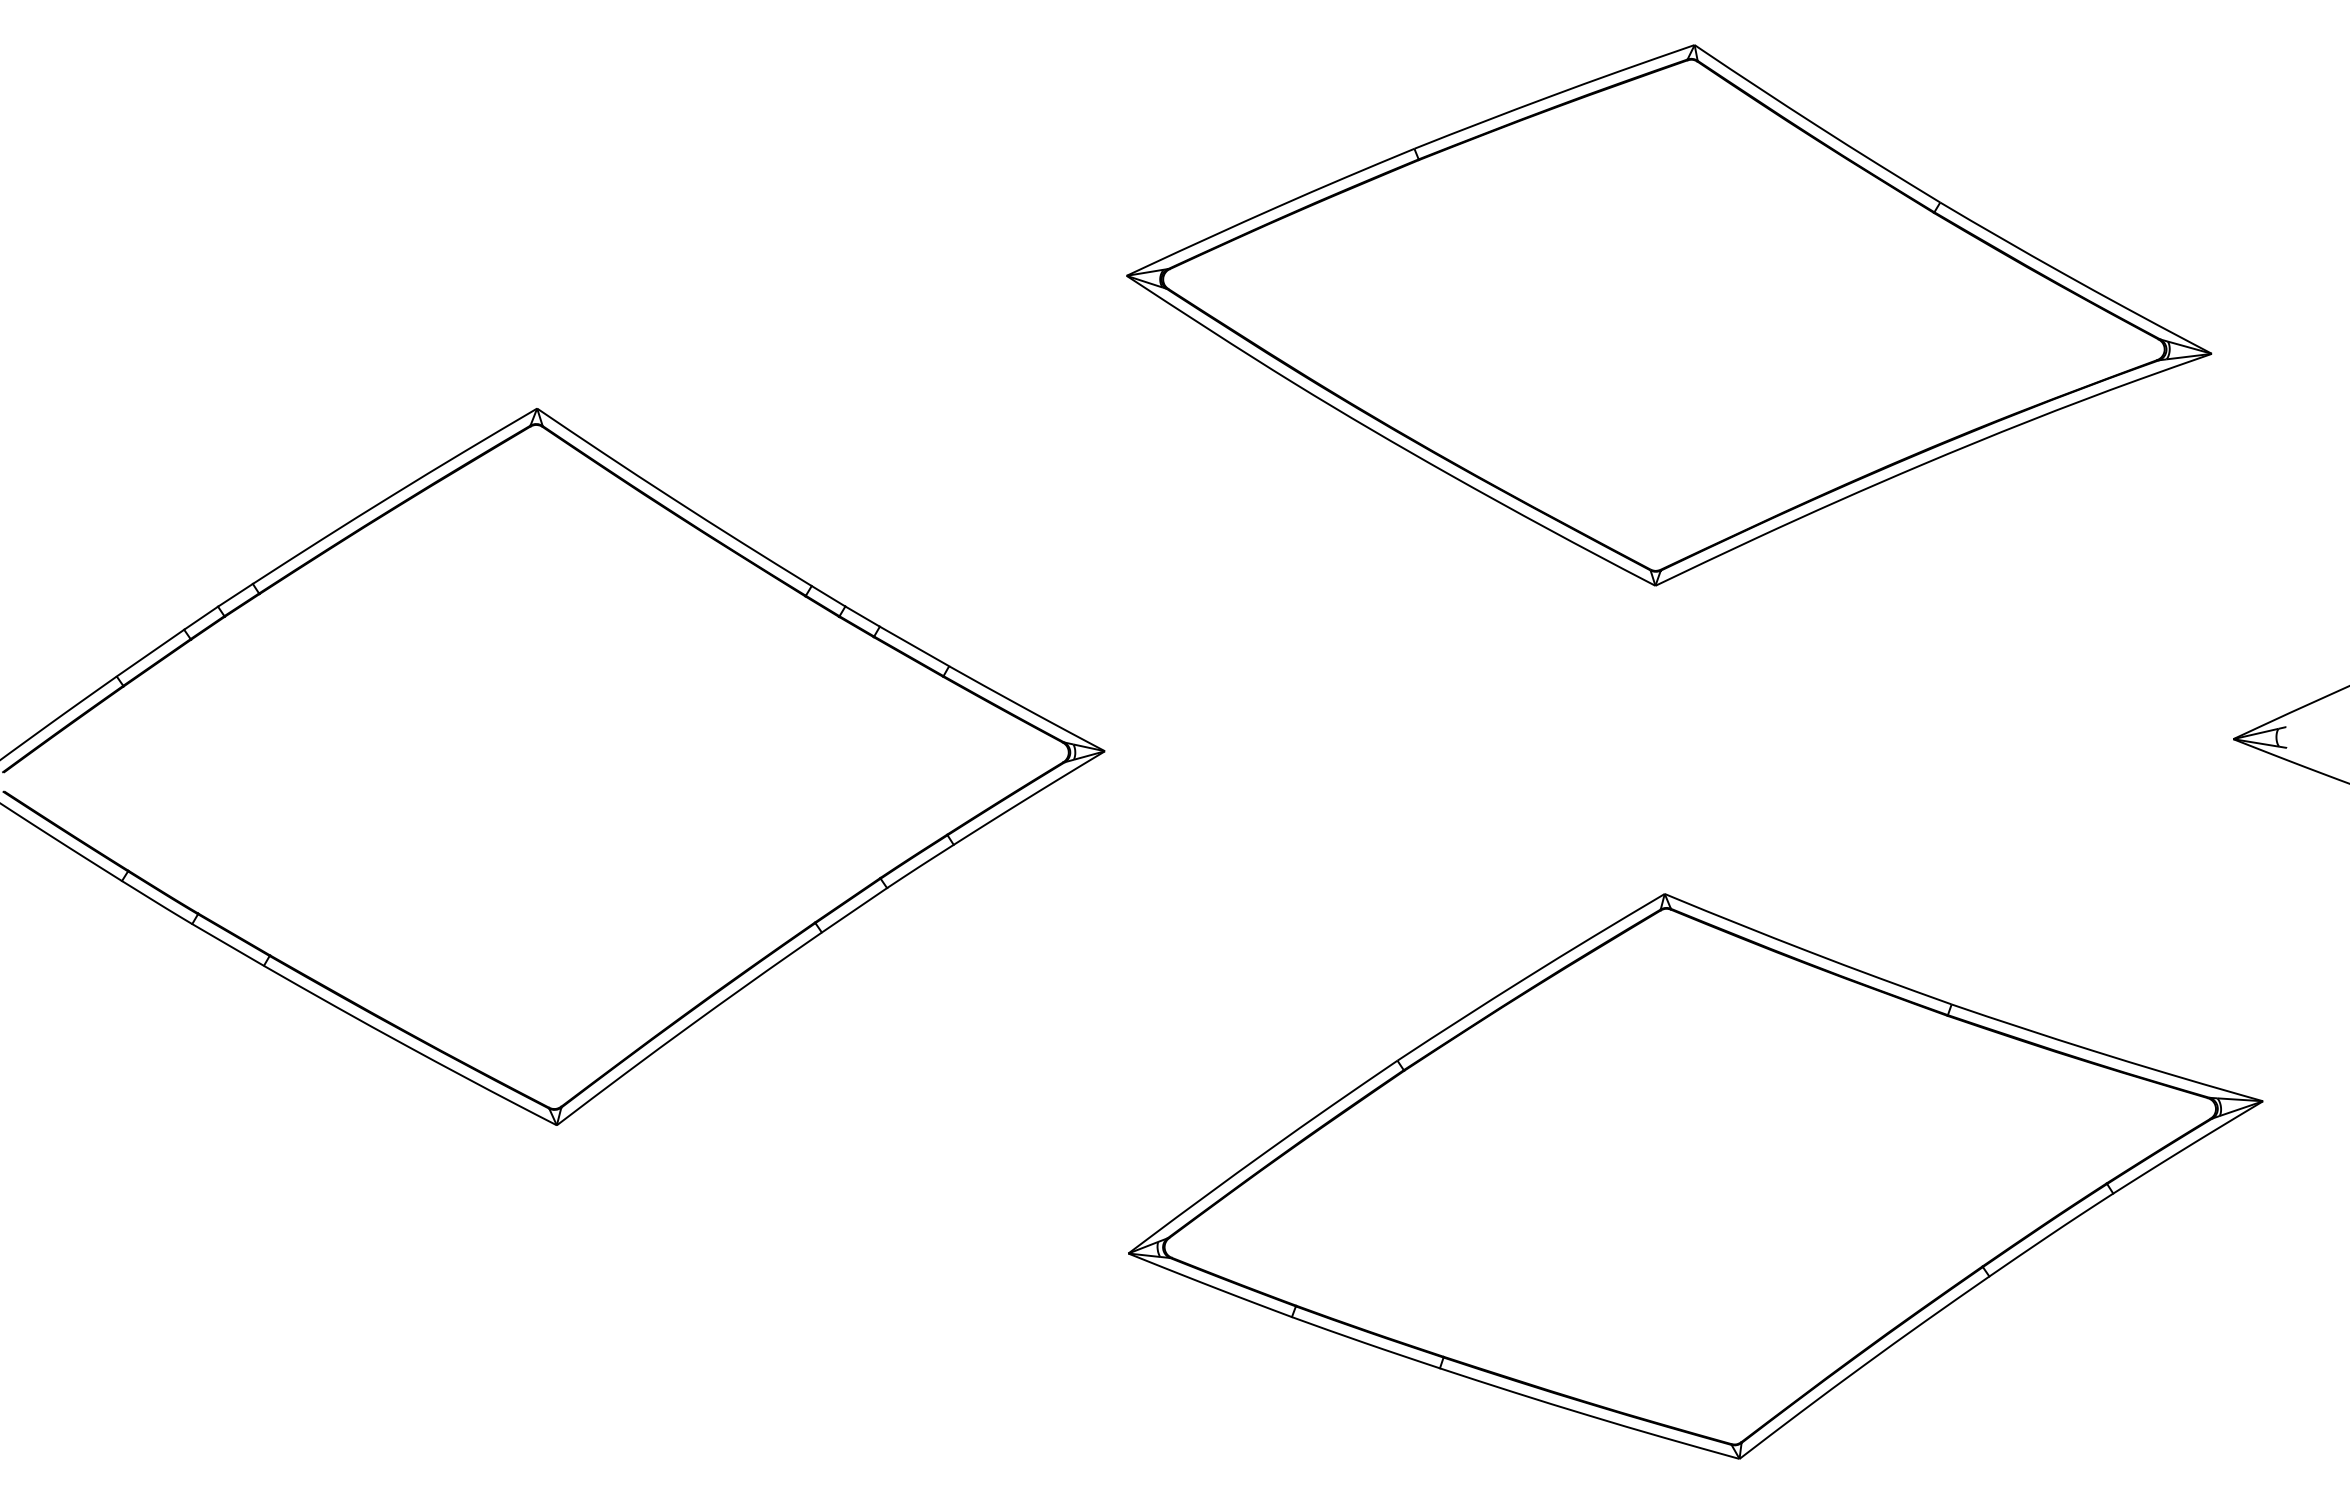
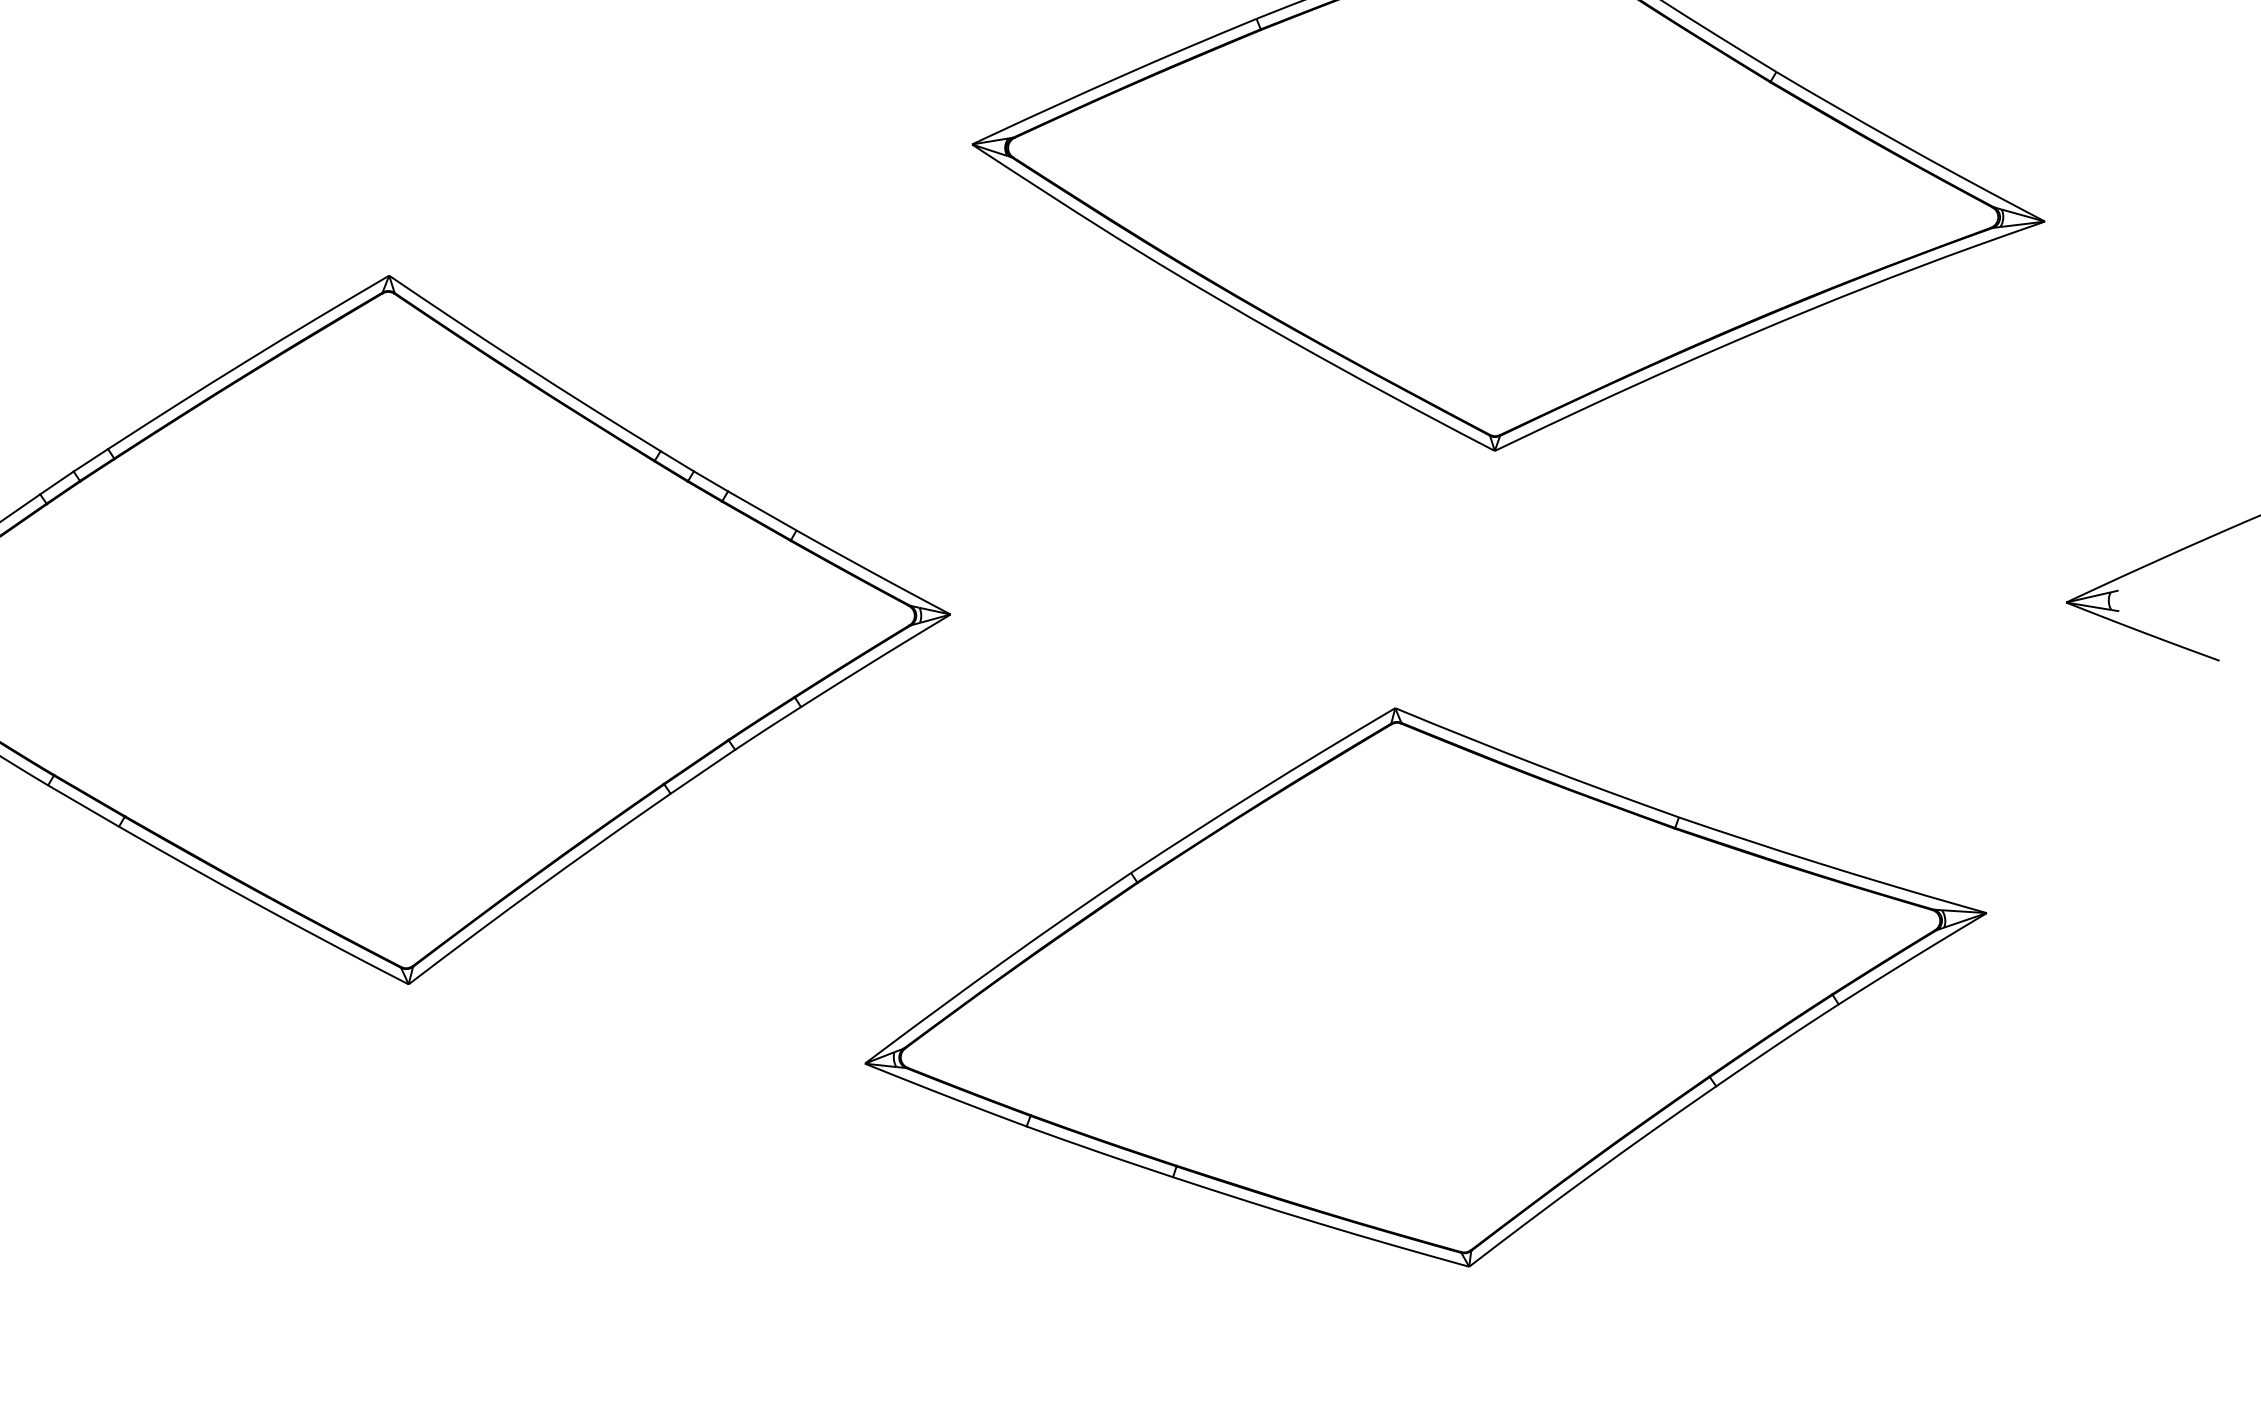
part: (1695, 1176) -> (1425, 987), moved

